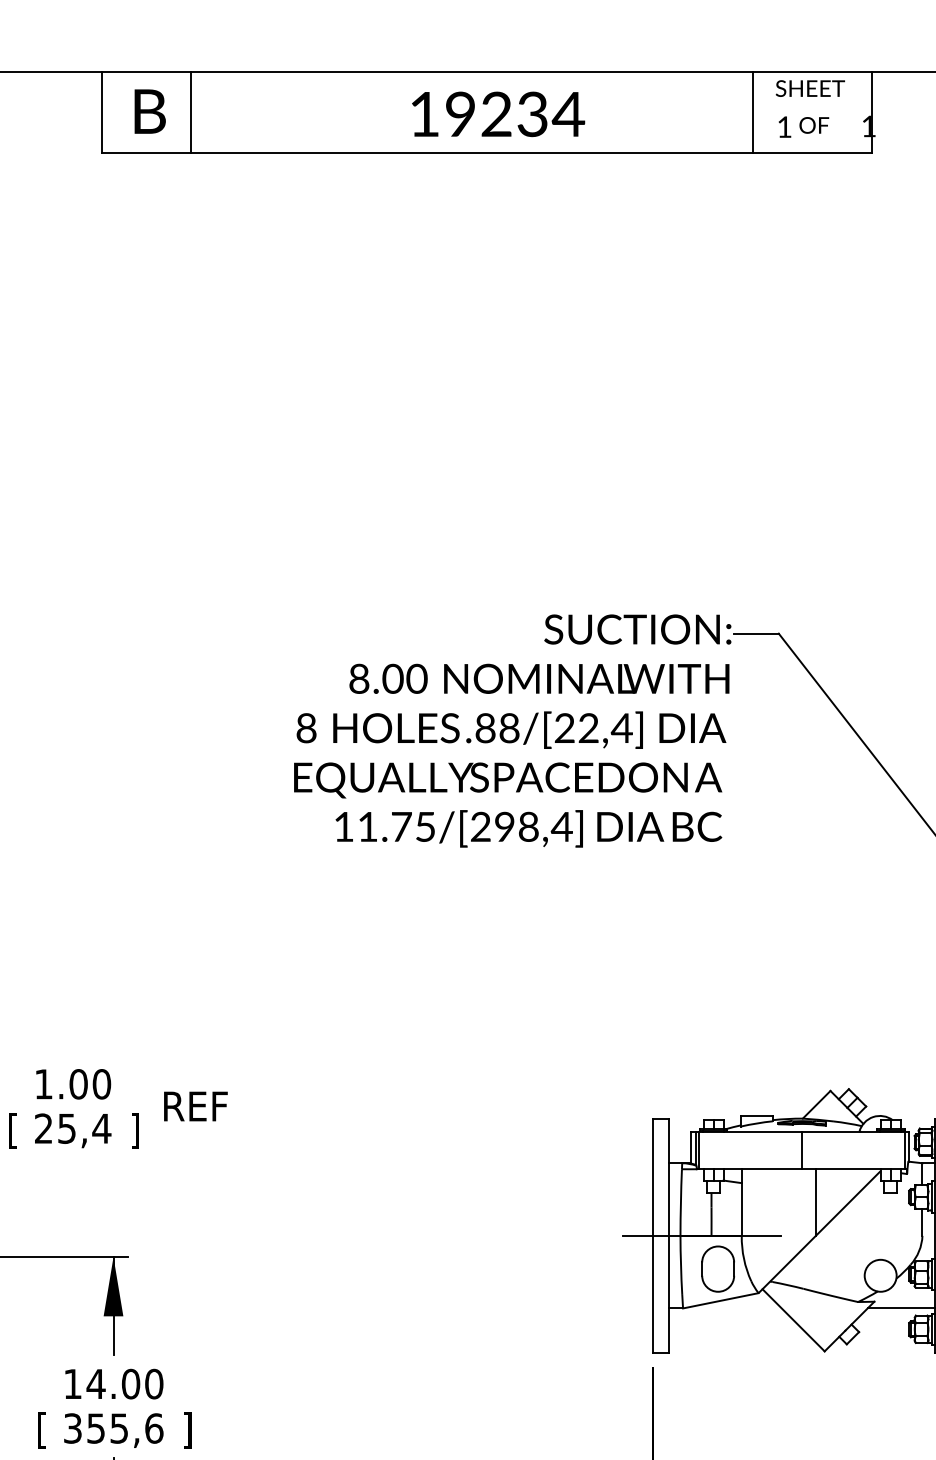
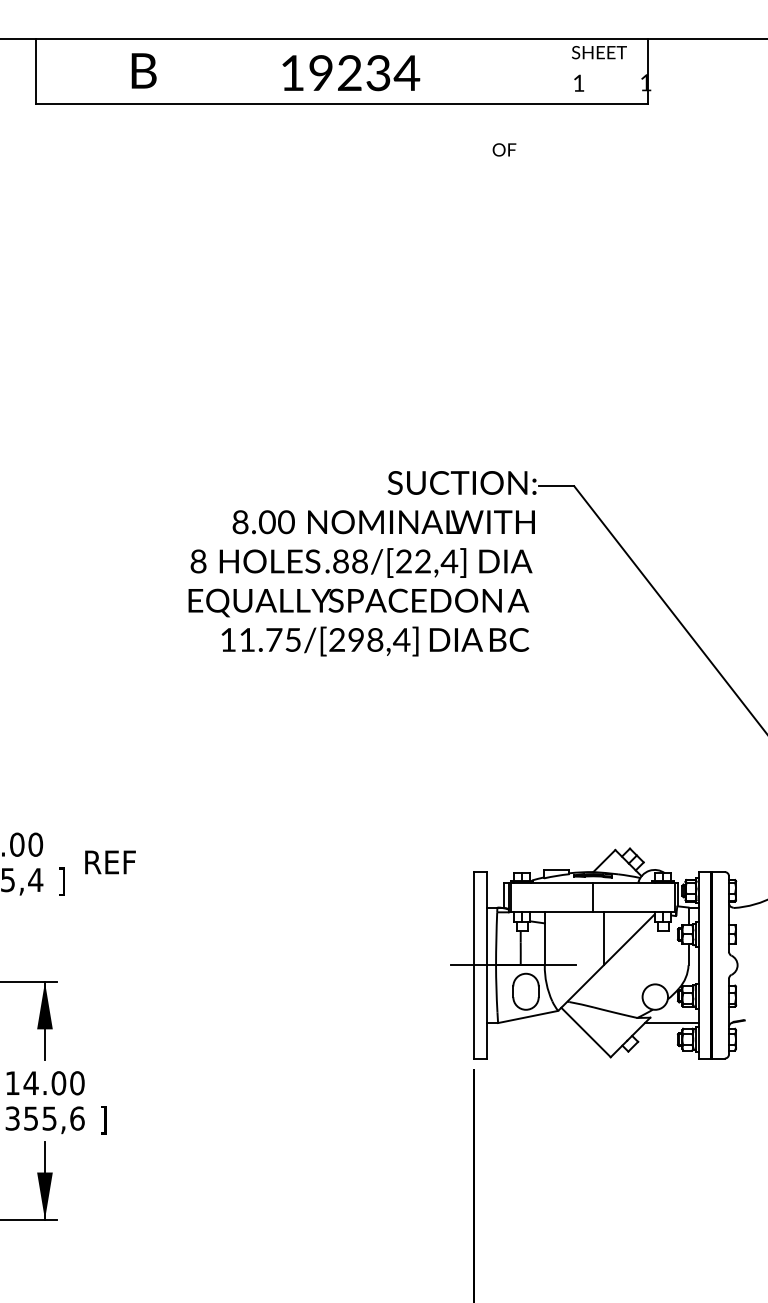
text: (149, 111) -> (143, 70), moved
line: (190, 112) -> (106, 71), removed
line: (752, 112) -> (553, 71), removed
text: (814, 124) -> (504, 149), moved

